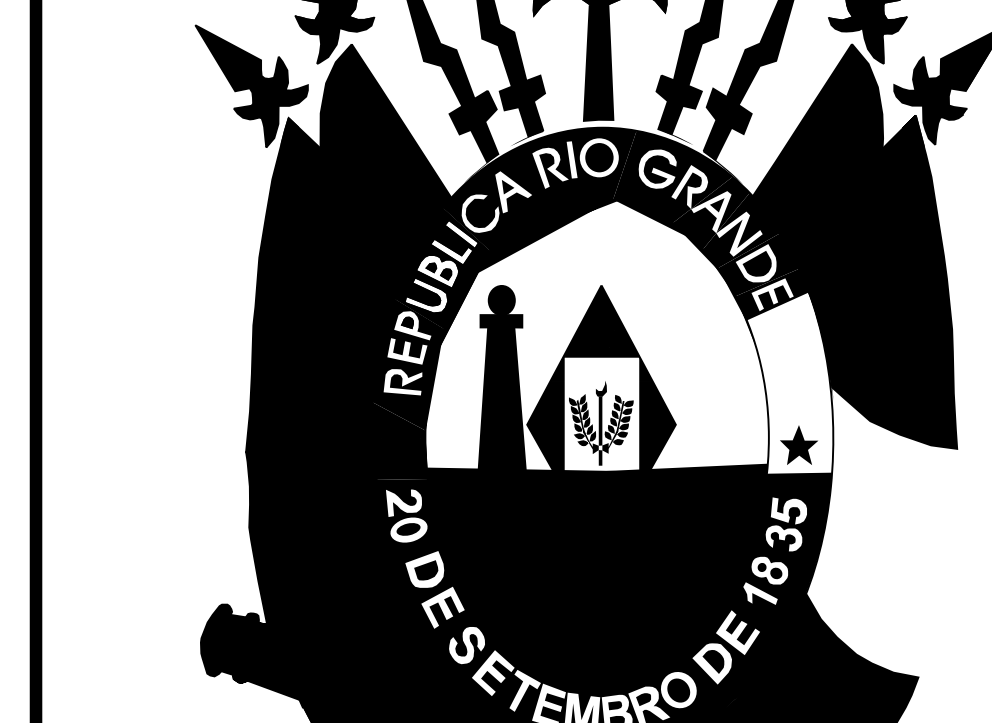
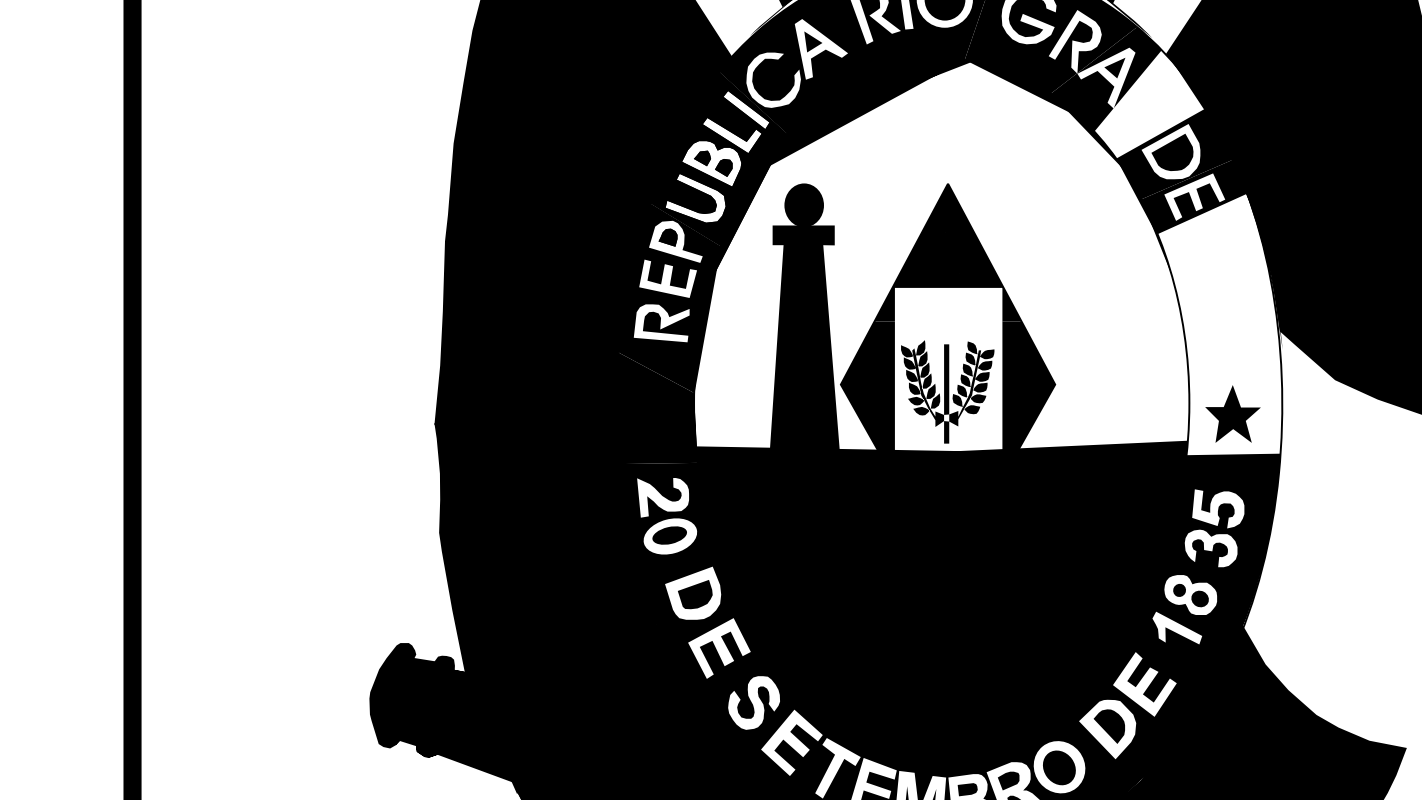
fill: (741, 244) -> (1149, 124), removed
fill: (601, 388) -> (947, 332), removed

